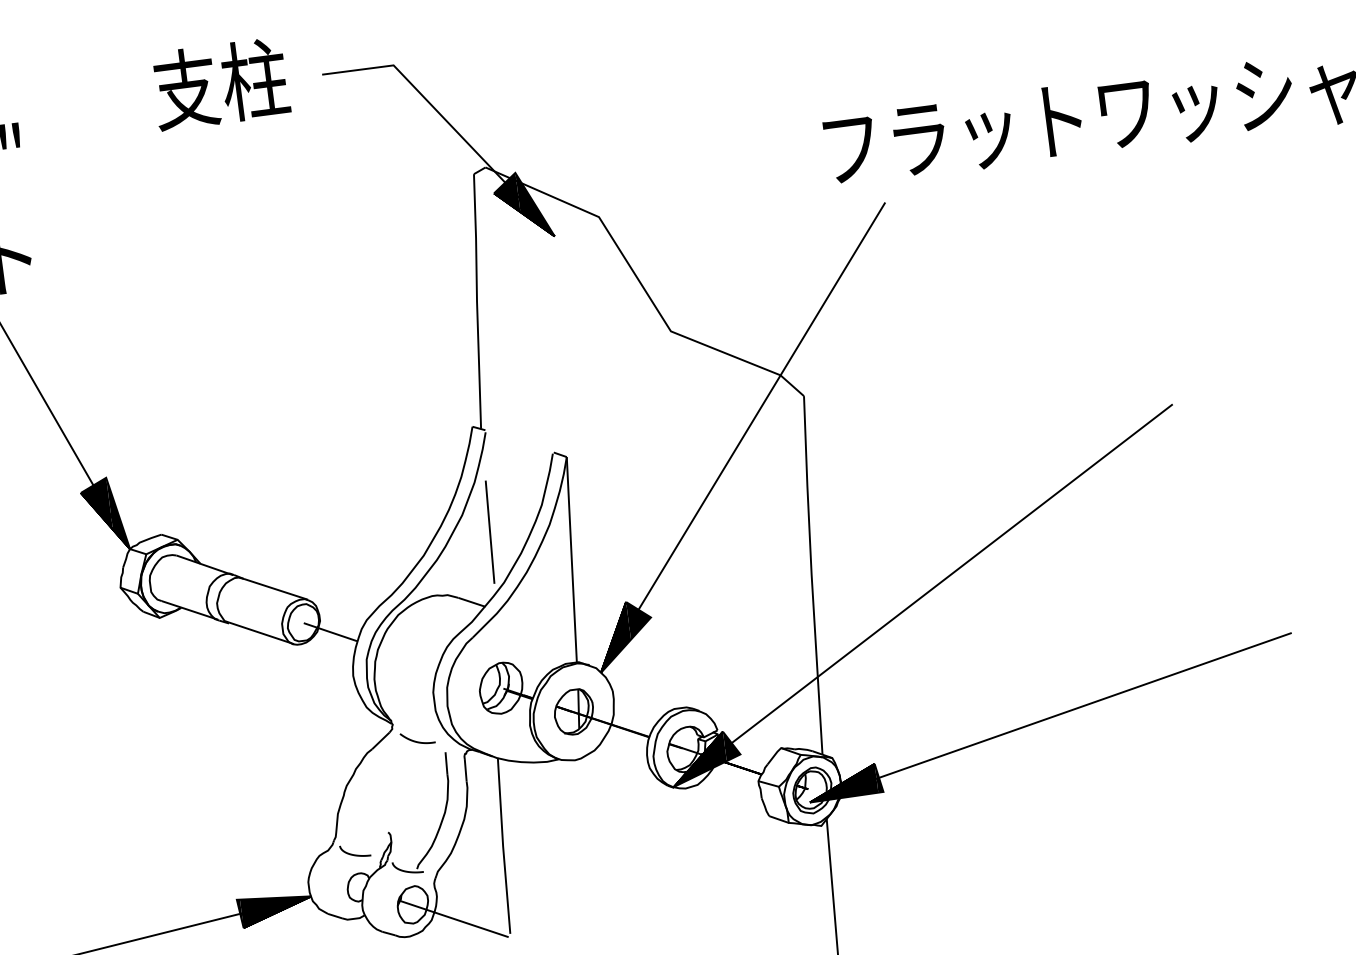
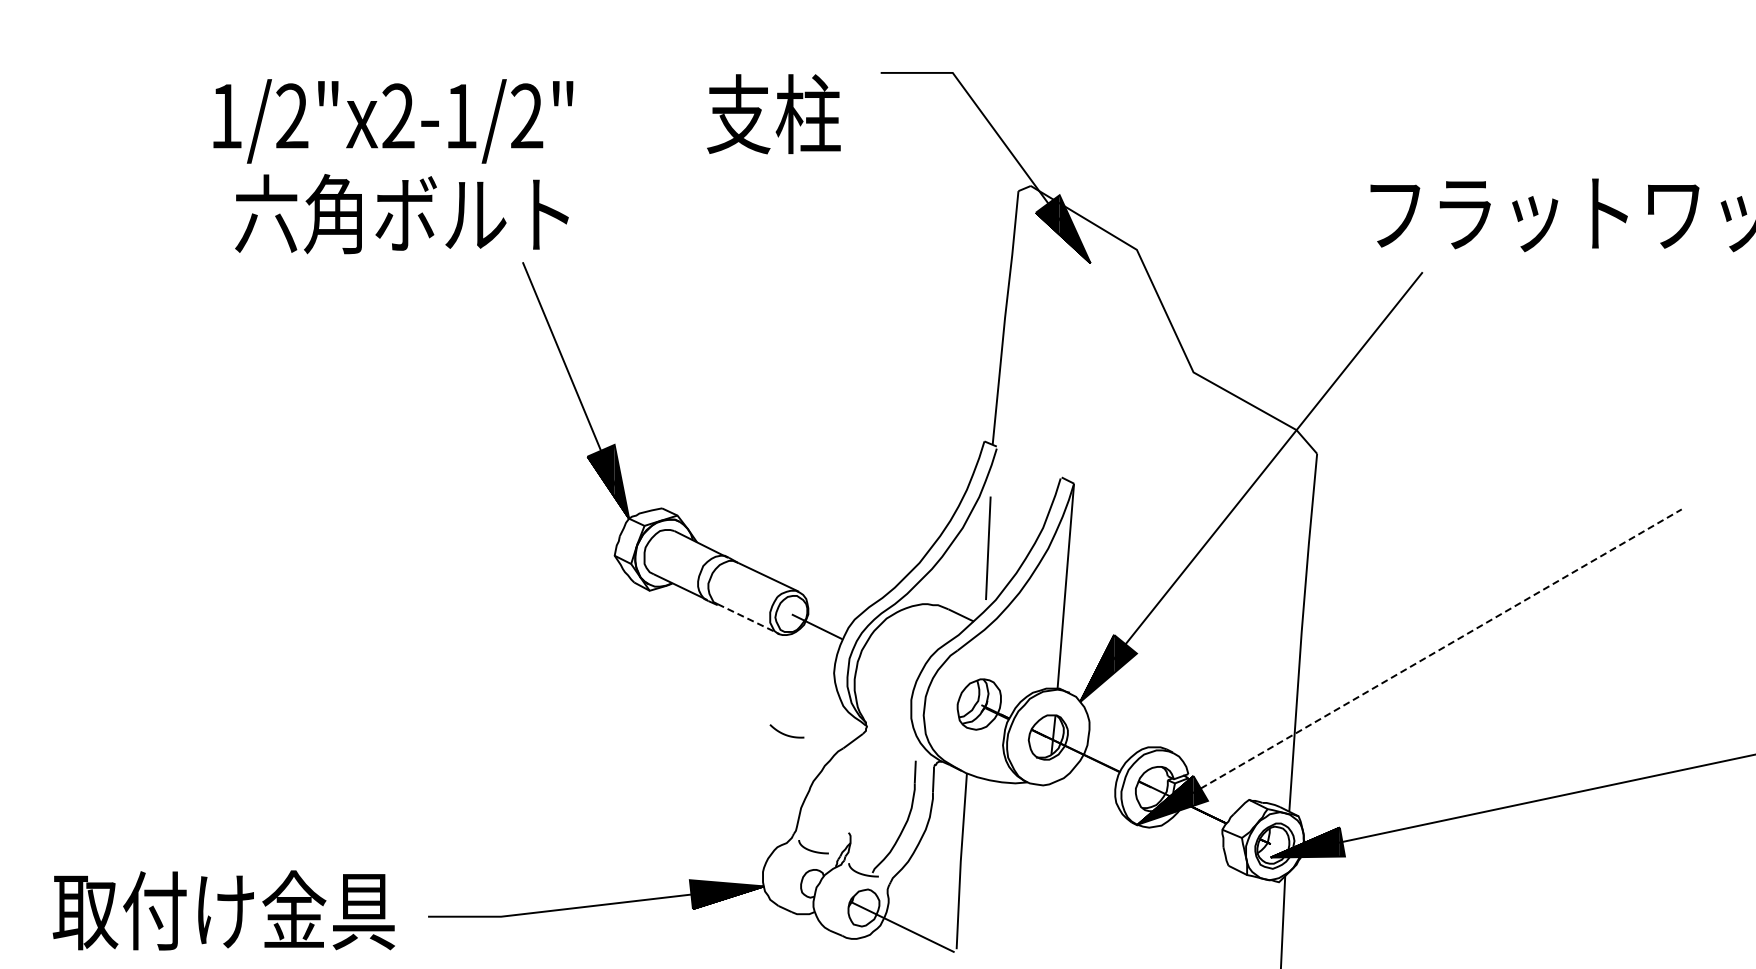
text: (220, 84) -> (773, 114), moved
line: (952, 573) -> (1441, 648), solid -> dashed
line: (262, 633) -> (749, 619), solid -> dashed
curve: (416, 740) -> (785, 733), moved

